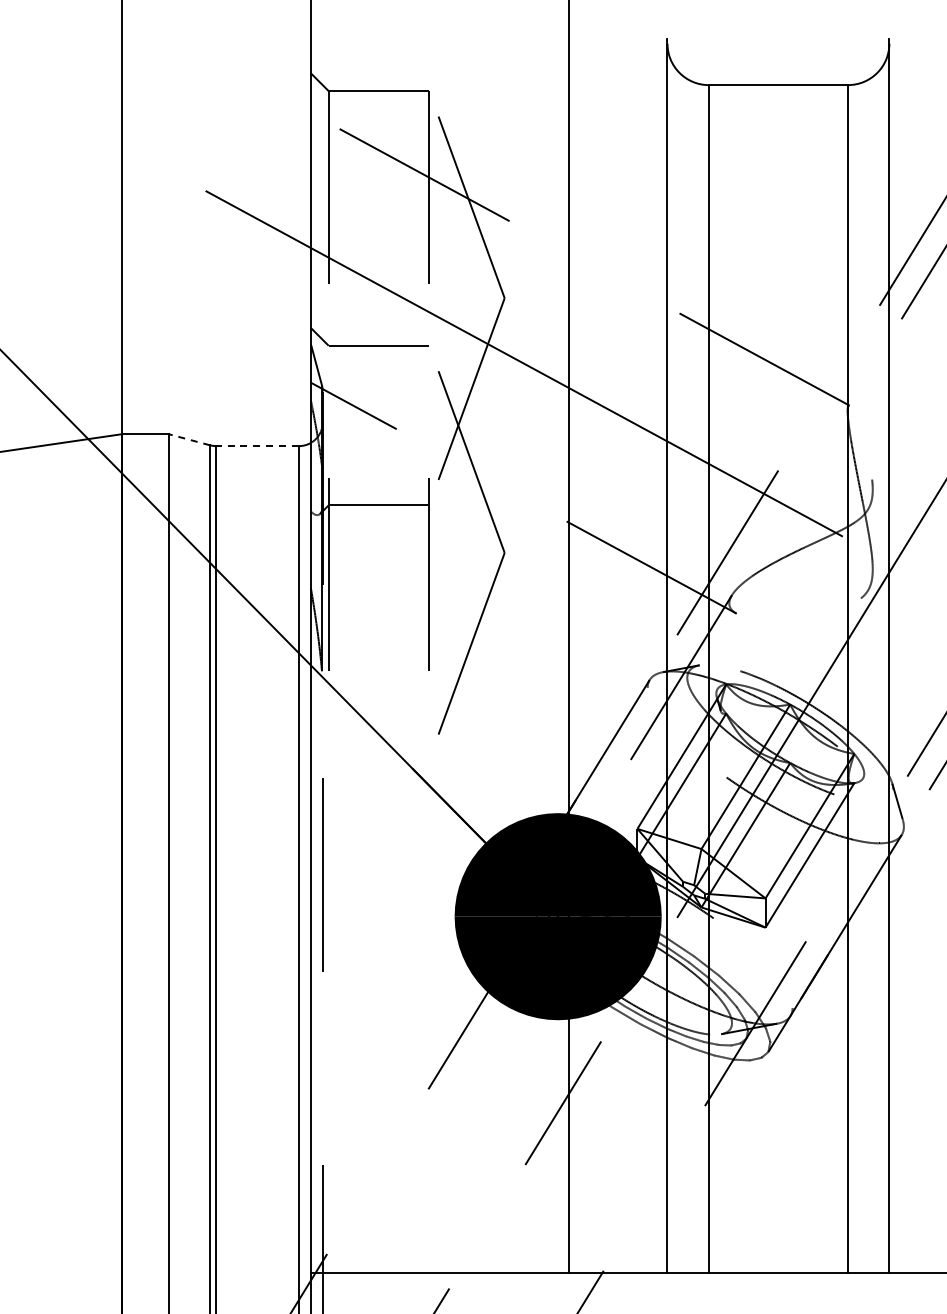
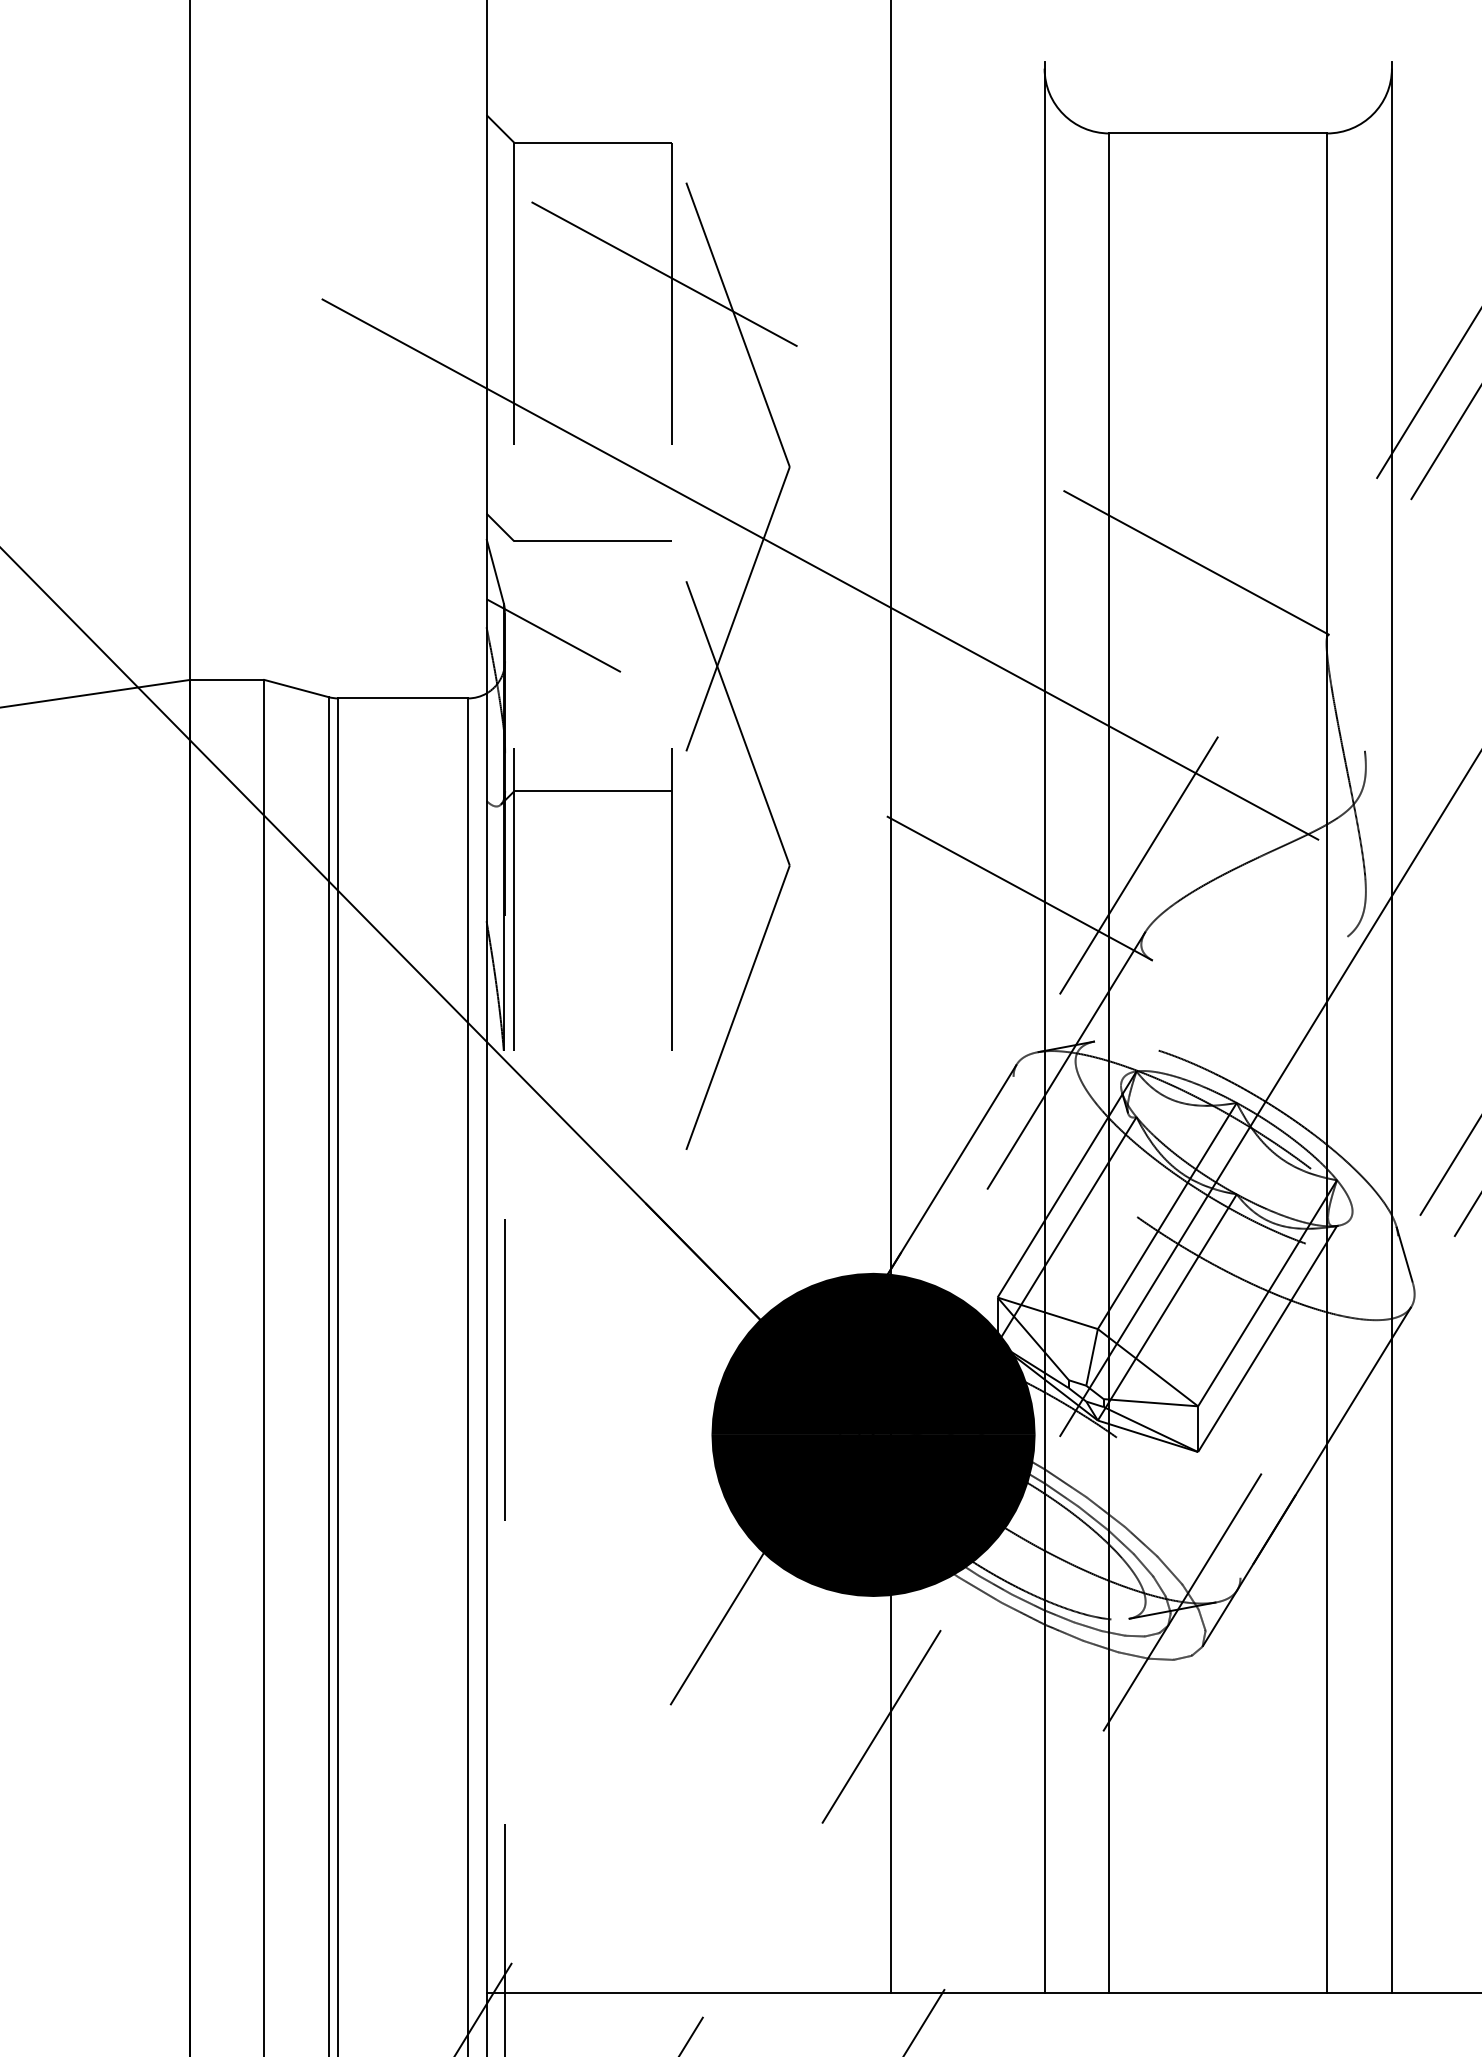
line: (189, 439) -> (296, 688), dashed -> solid
line: (257, 446) -> (402, 699), dashed -> solid

